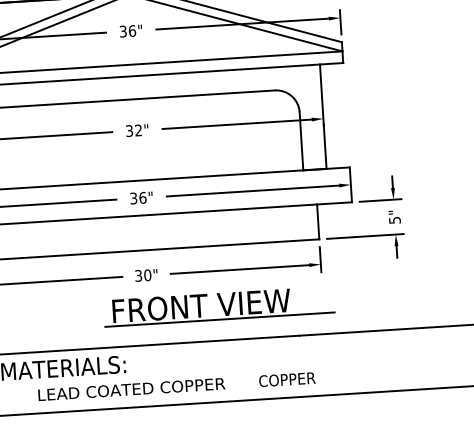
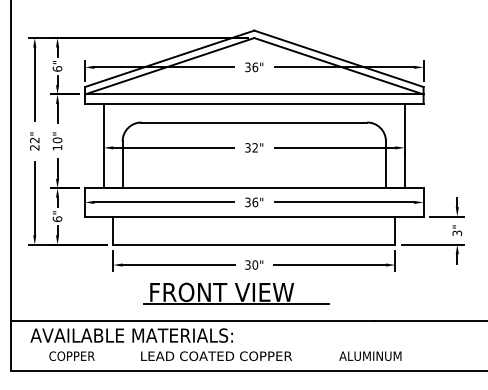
text: (393, 219) -> (456, 232), 5" -> 3"
part: (219, 306) -> (236, 293), moved
text: (297, 378) -> (370, 355), COPPER -> ALUMINUM
text: (131, 388) -> (216, 355), moved

